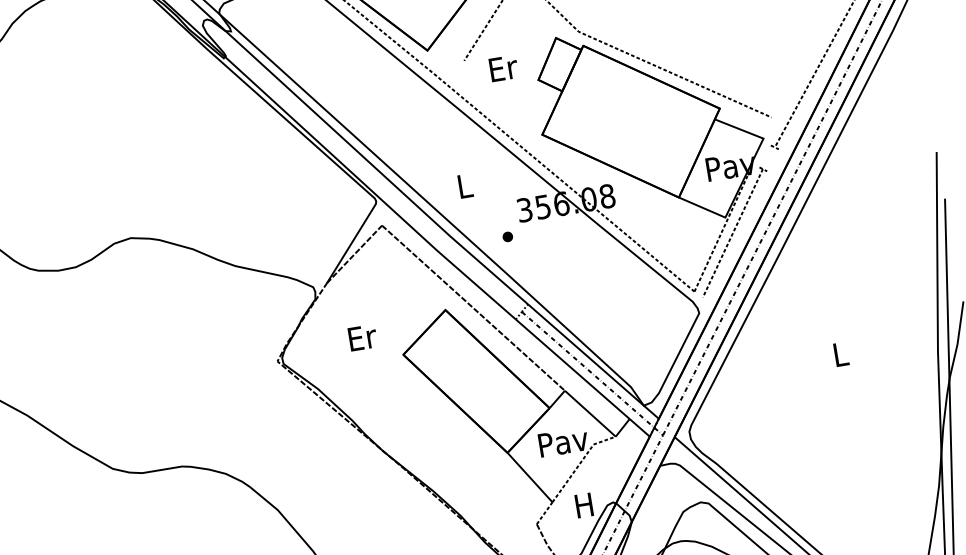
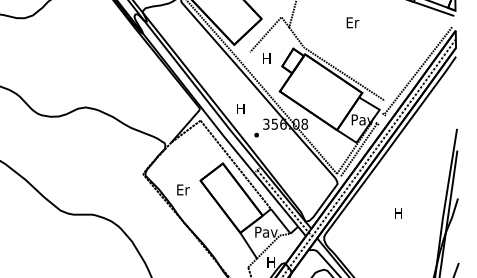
text: (503, 68) -> (267, 58), Er -> H
text: (463, 185) -> (240, 108), L -> H
text: (362, 336) -> (183, 189), moved
text: (840, 354) -> (398, 213), L -> H

